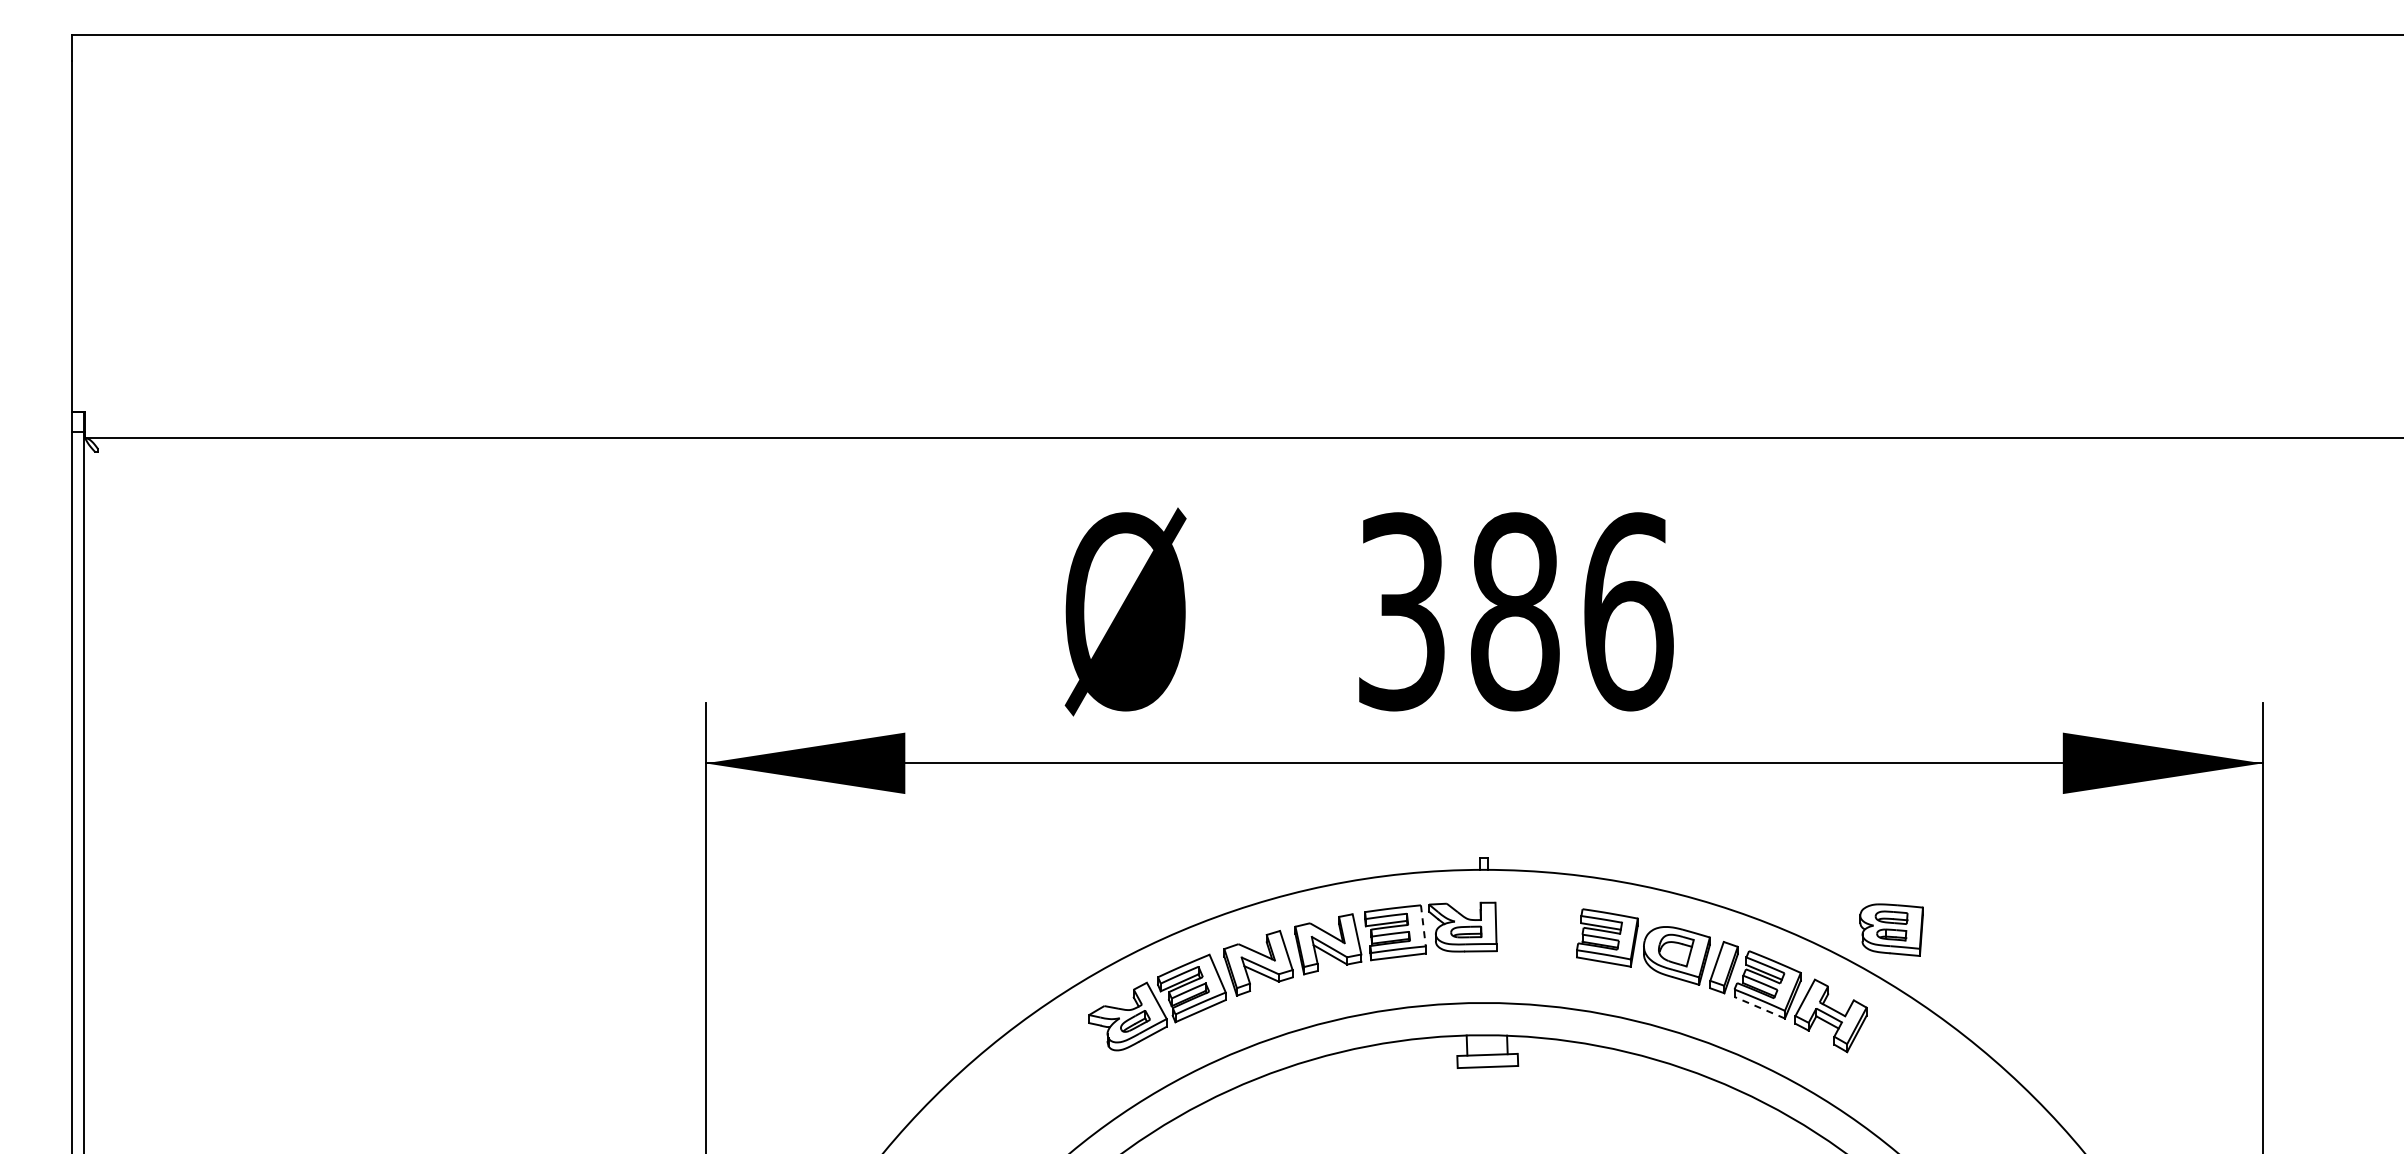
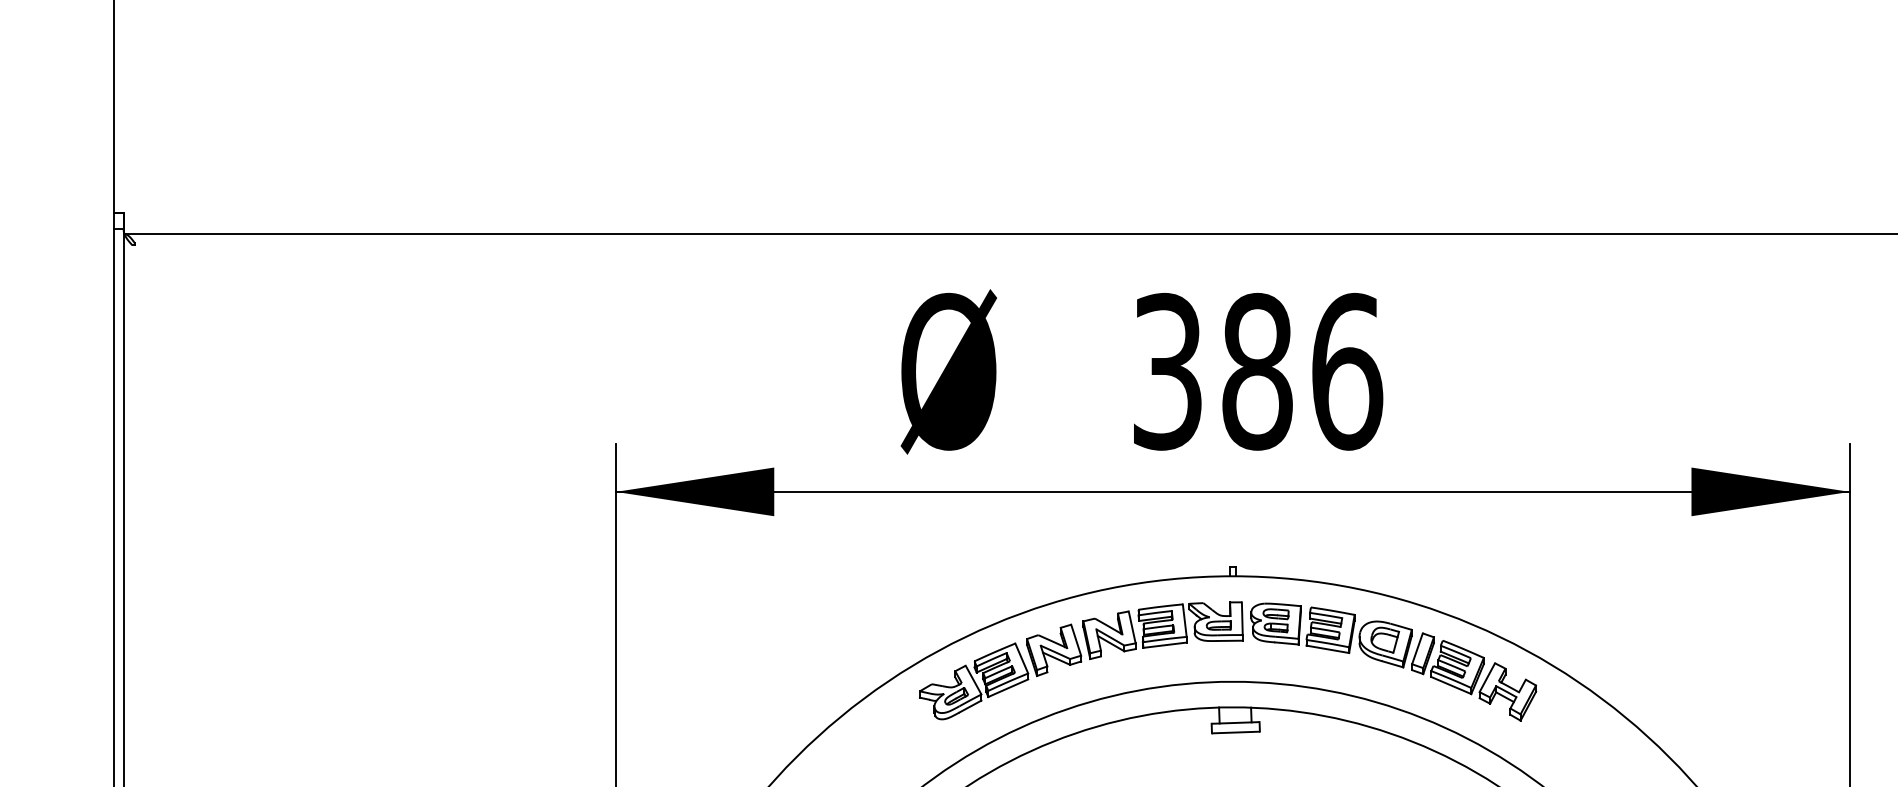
line: (1423, 925) -> (1184, 620), dashed -> solid
part: (1891, 929) -> (1275, 623), moved
line: (1759, 1007) -> (1451, 685), dashed -> solid

